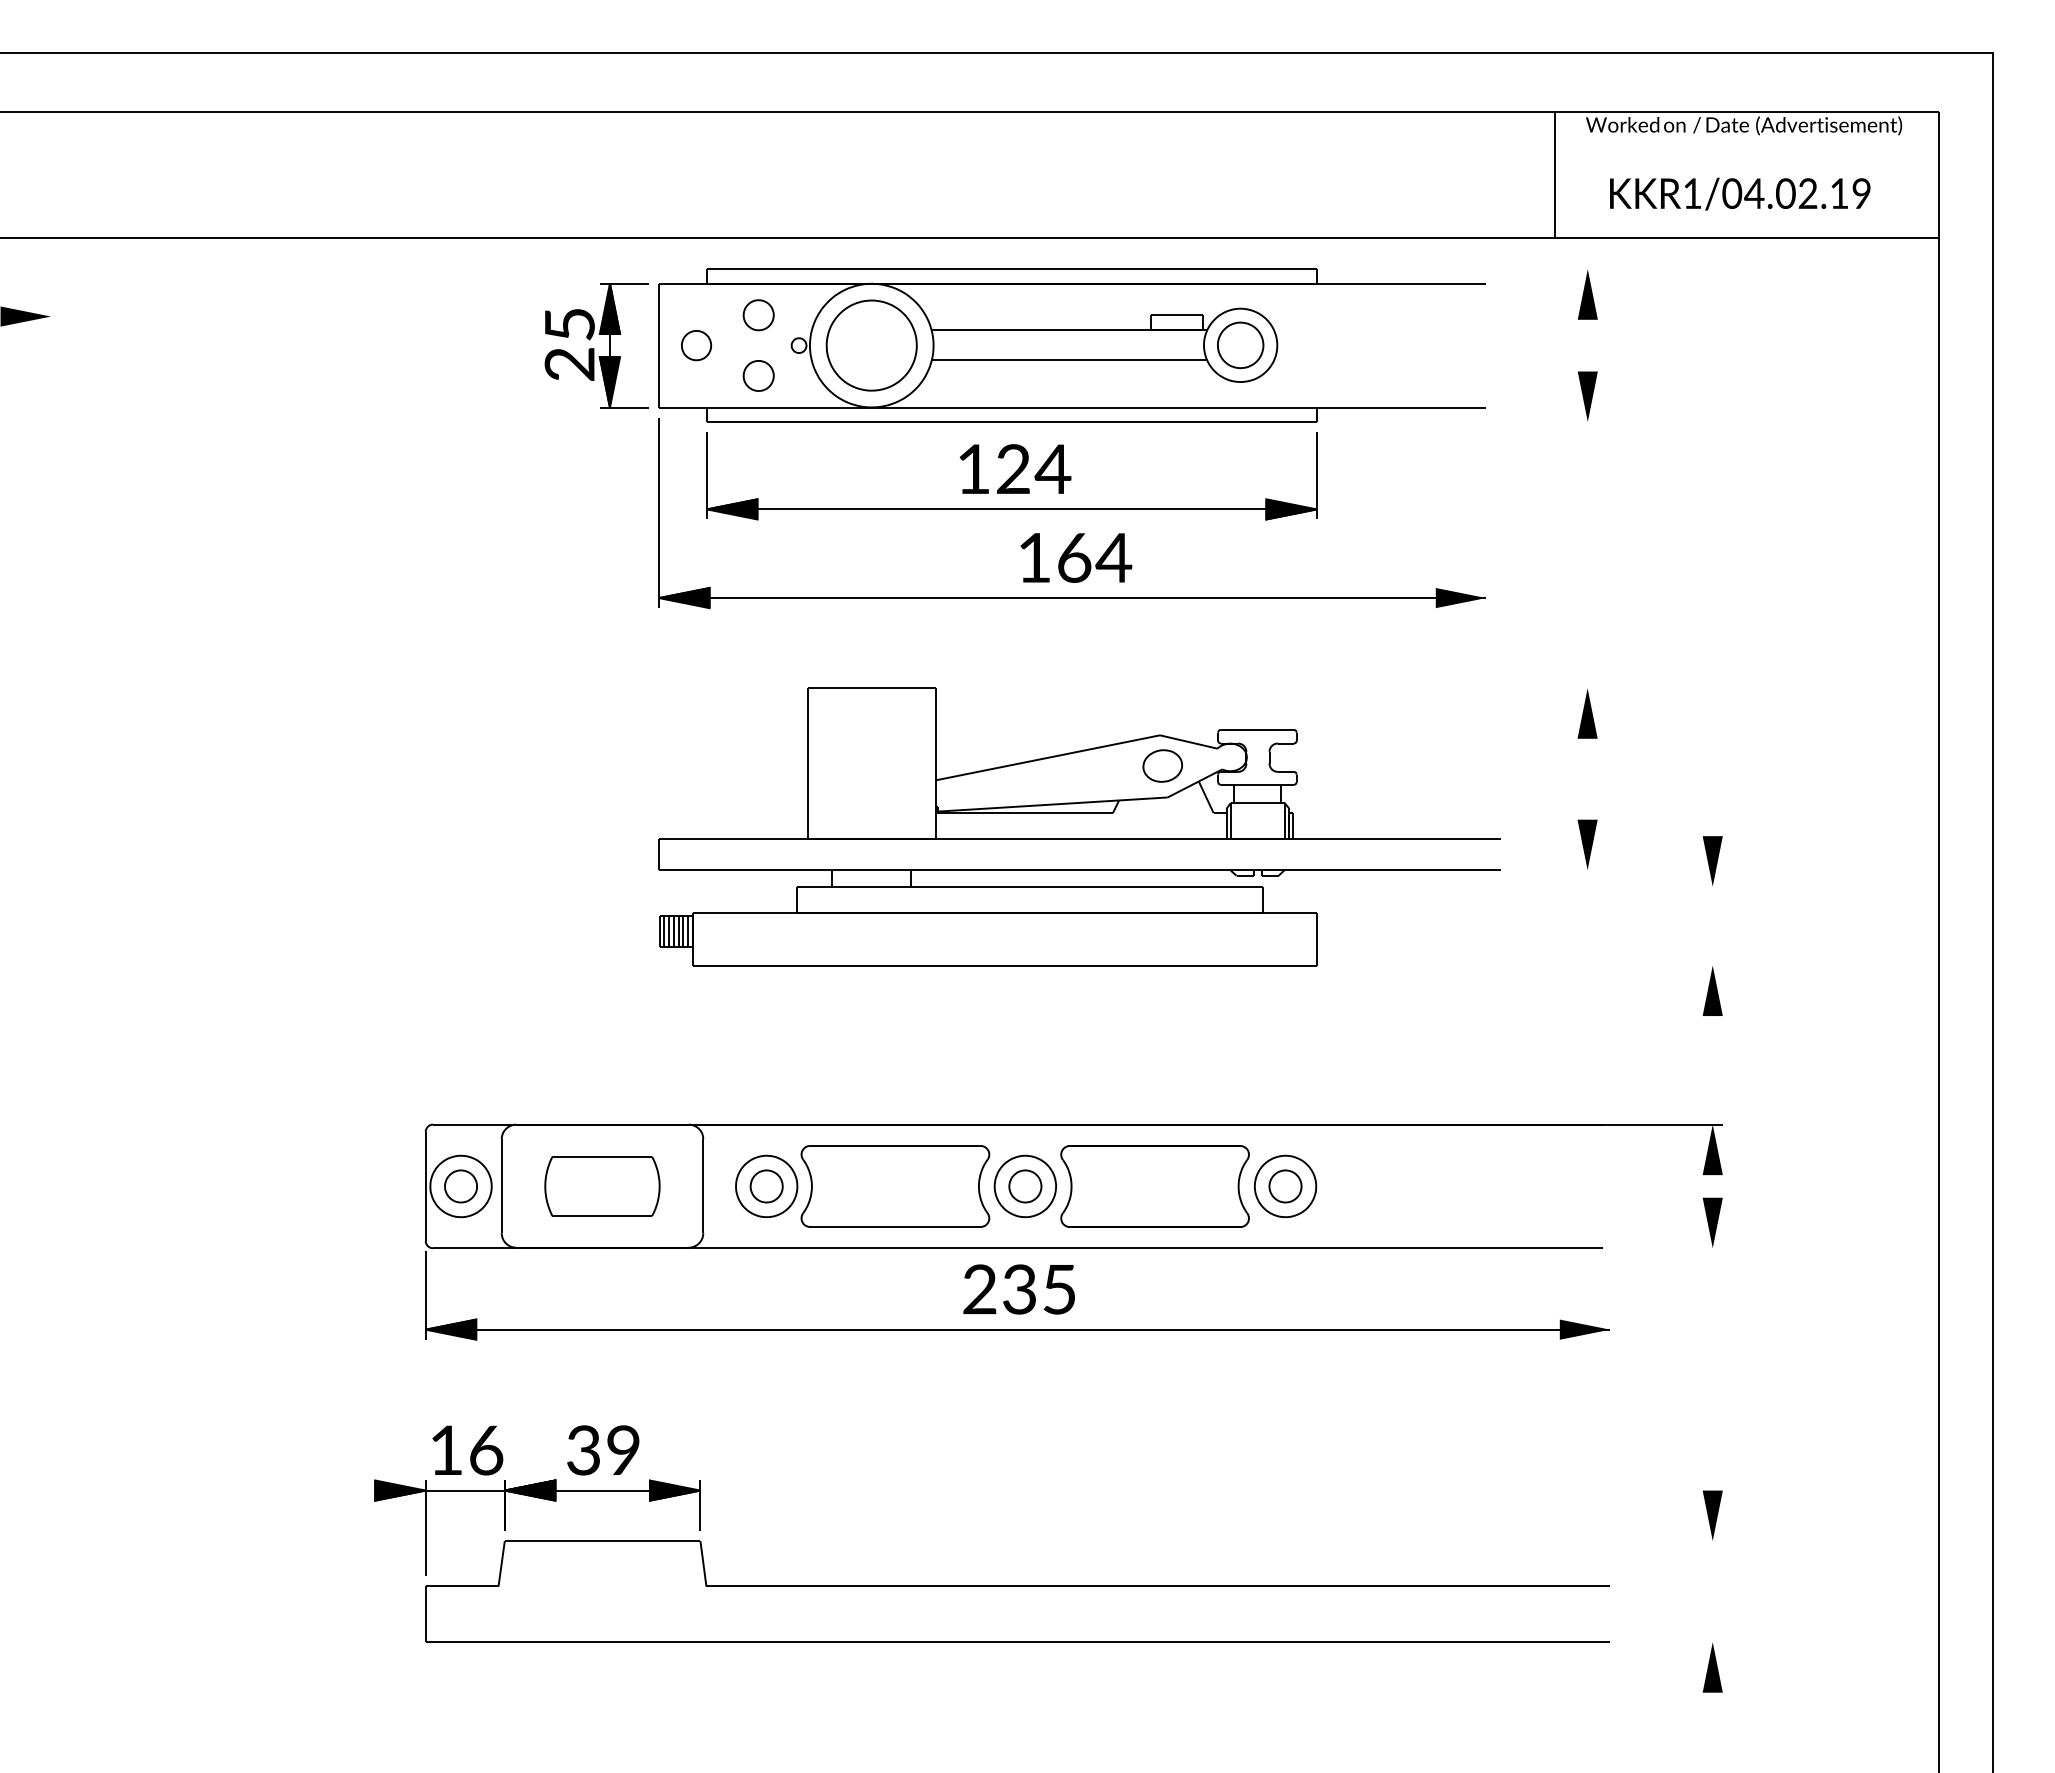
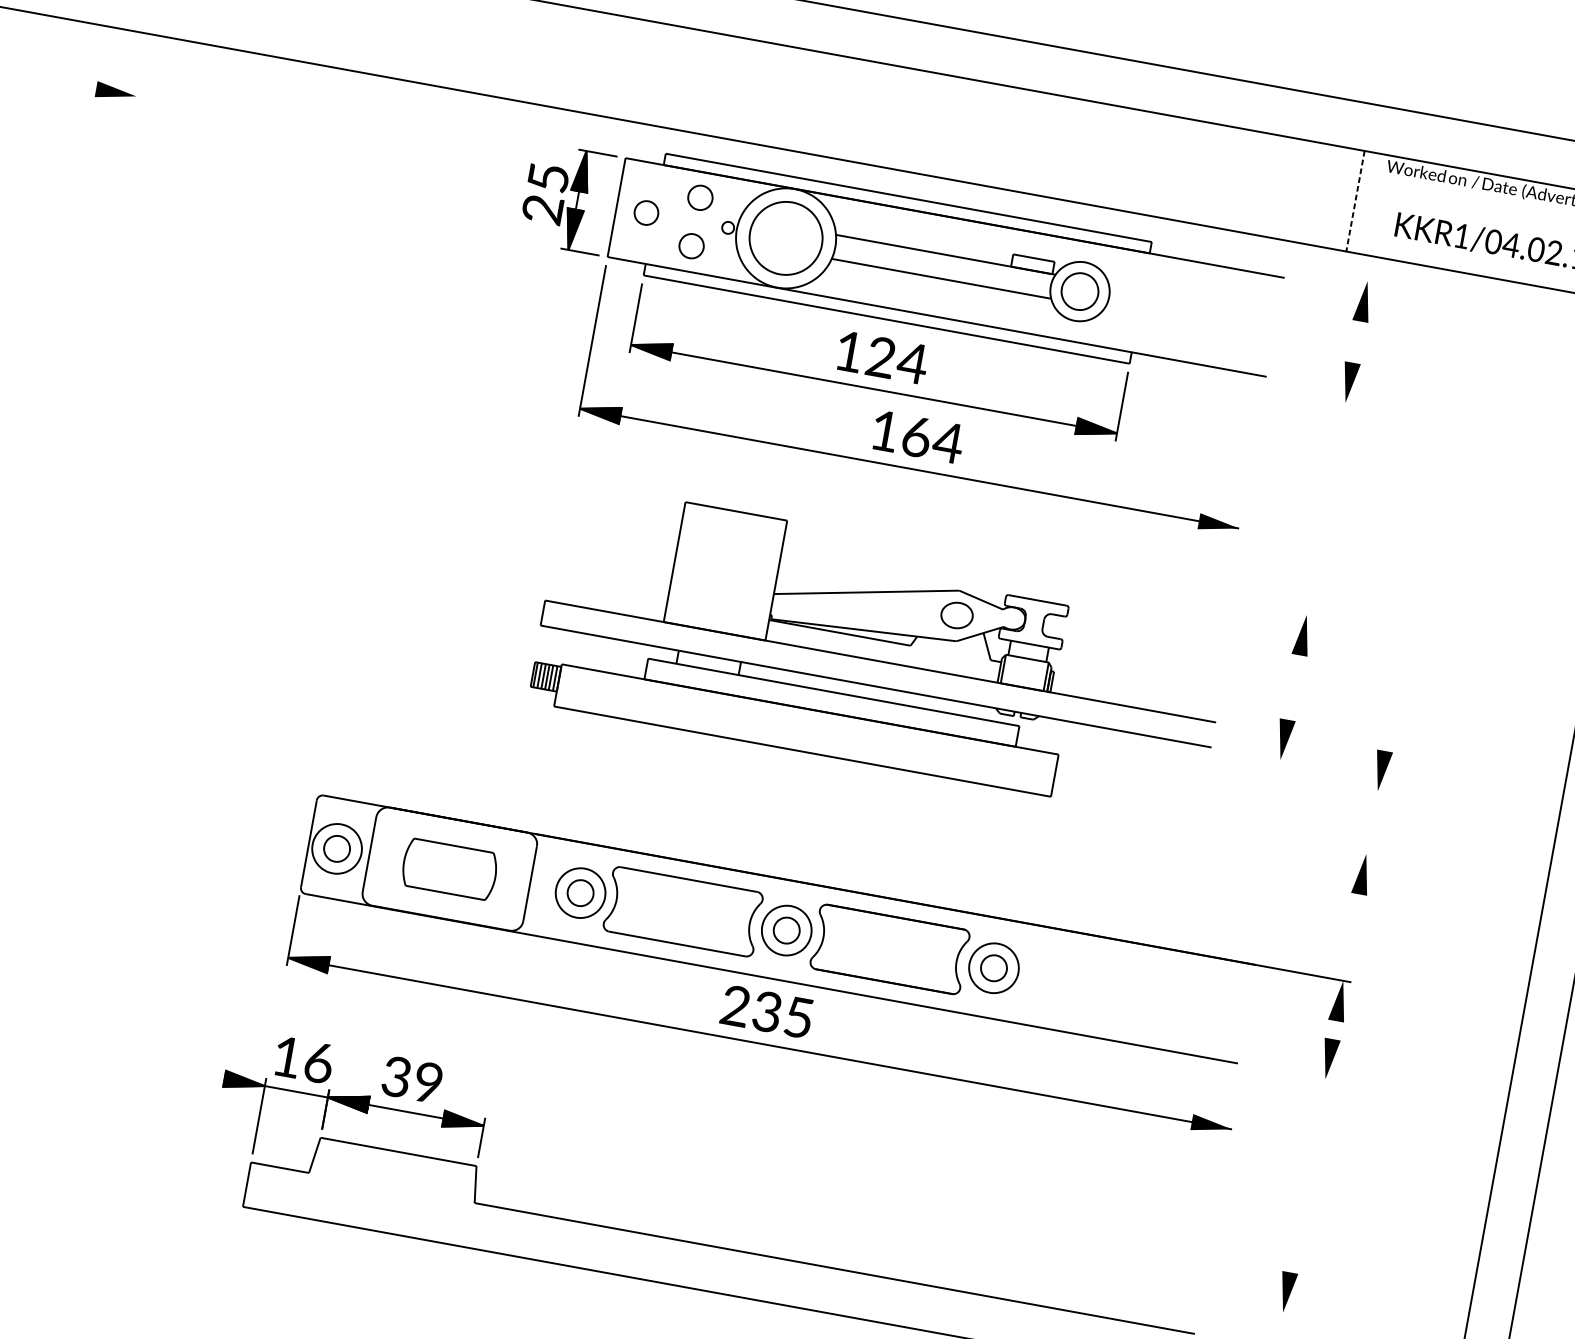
line: (1555, 175) -> (1355, 201), solid -> dashed

